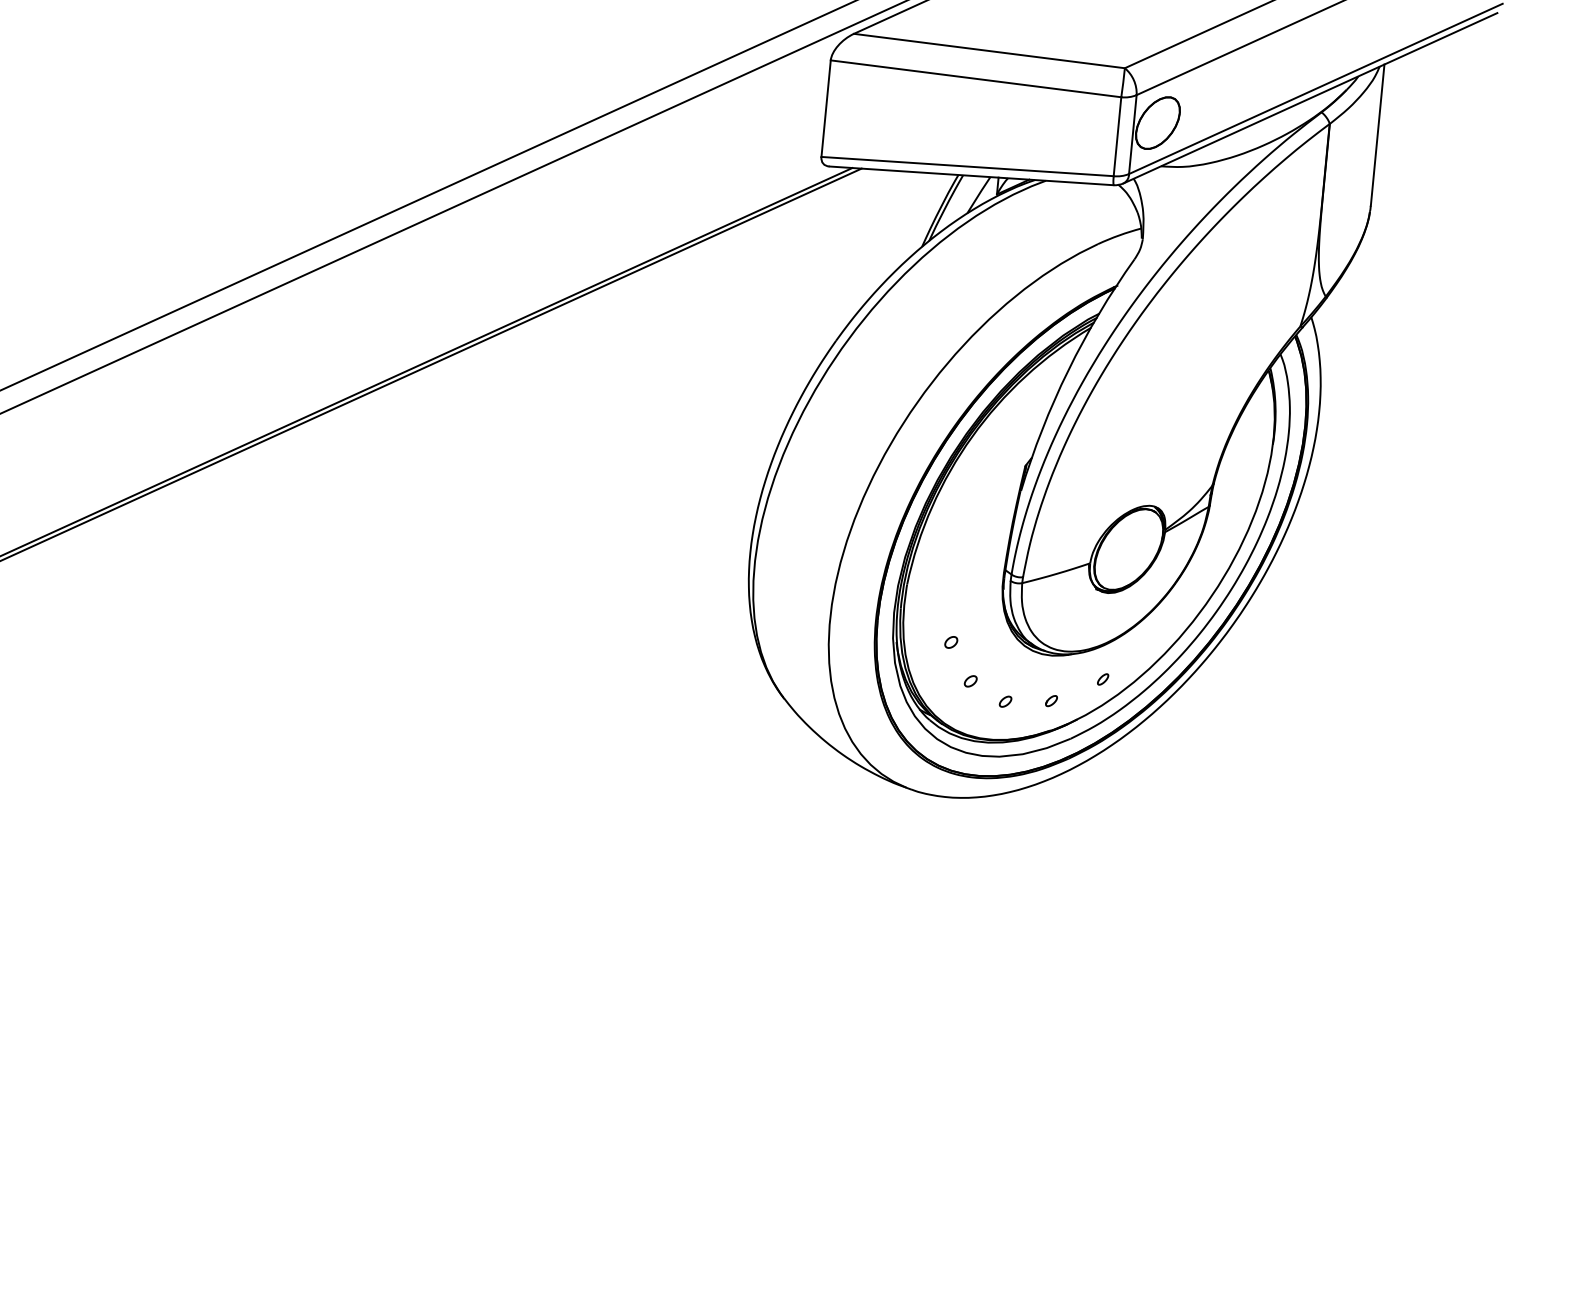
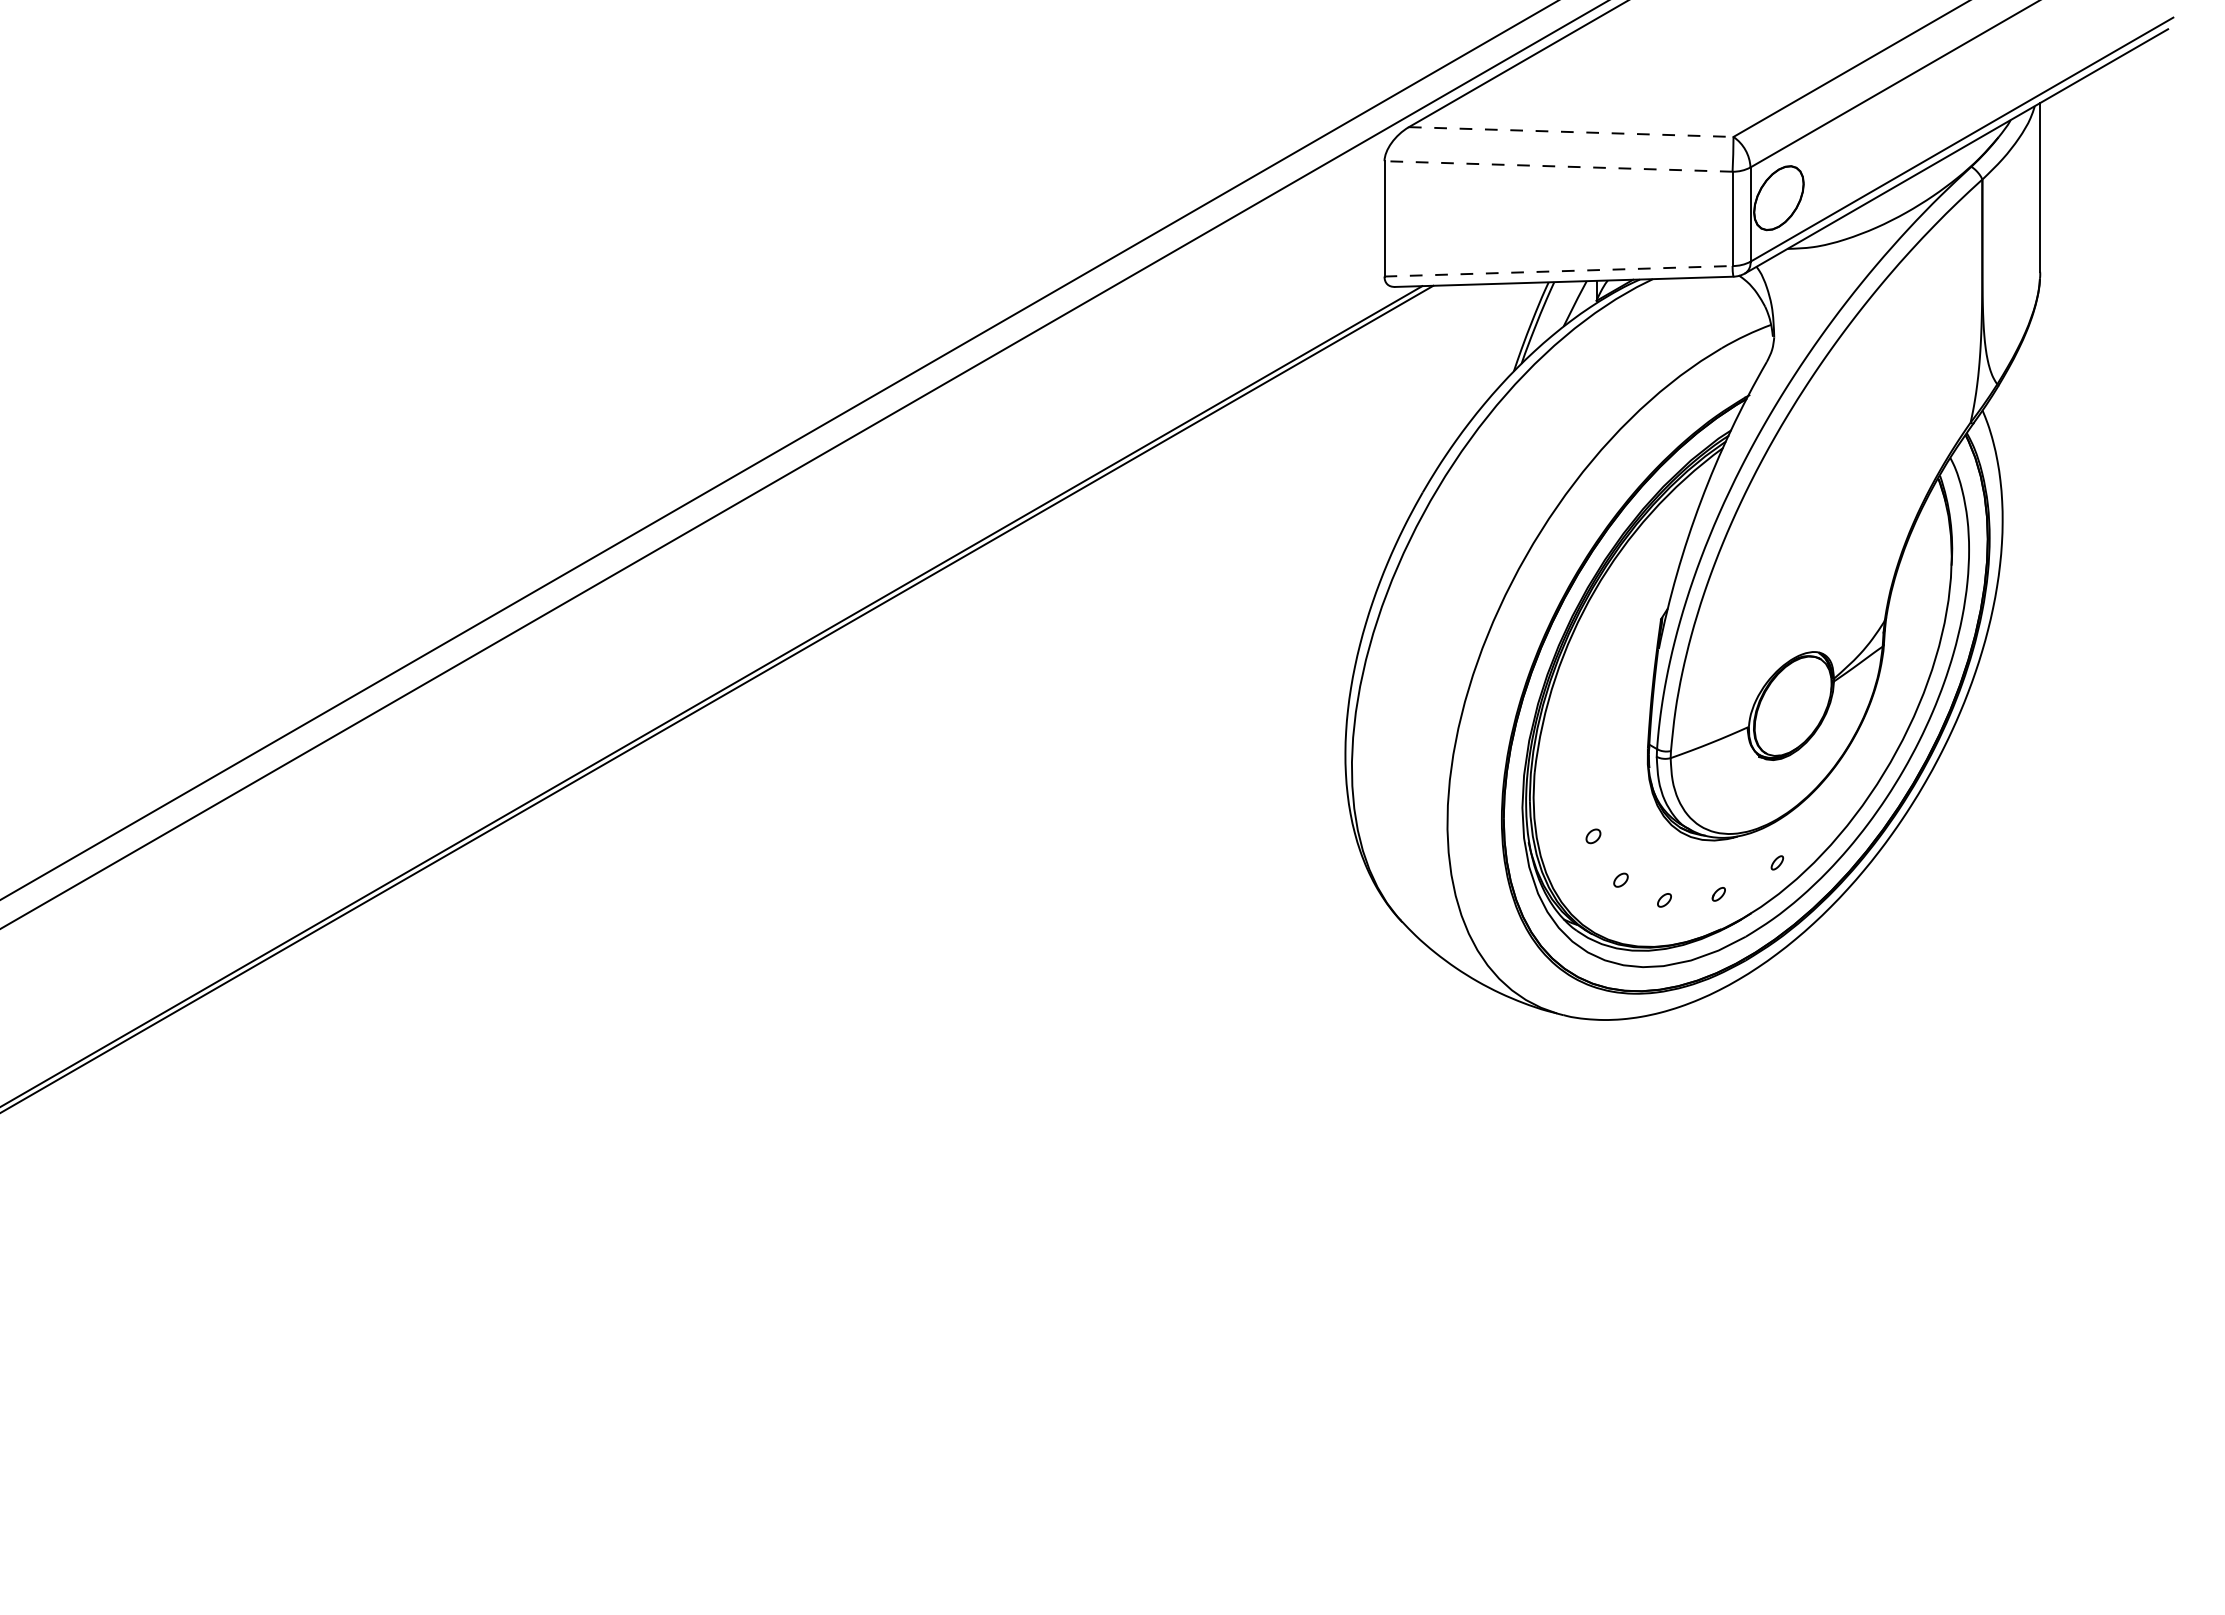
line: (989, 51) -> (1571, 132), solid -> dashed
line: (975, 78) -> (1558, 166), solid -> dashed
line: (968, 166) -> (1559, 271), solid -> dashed

